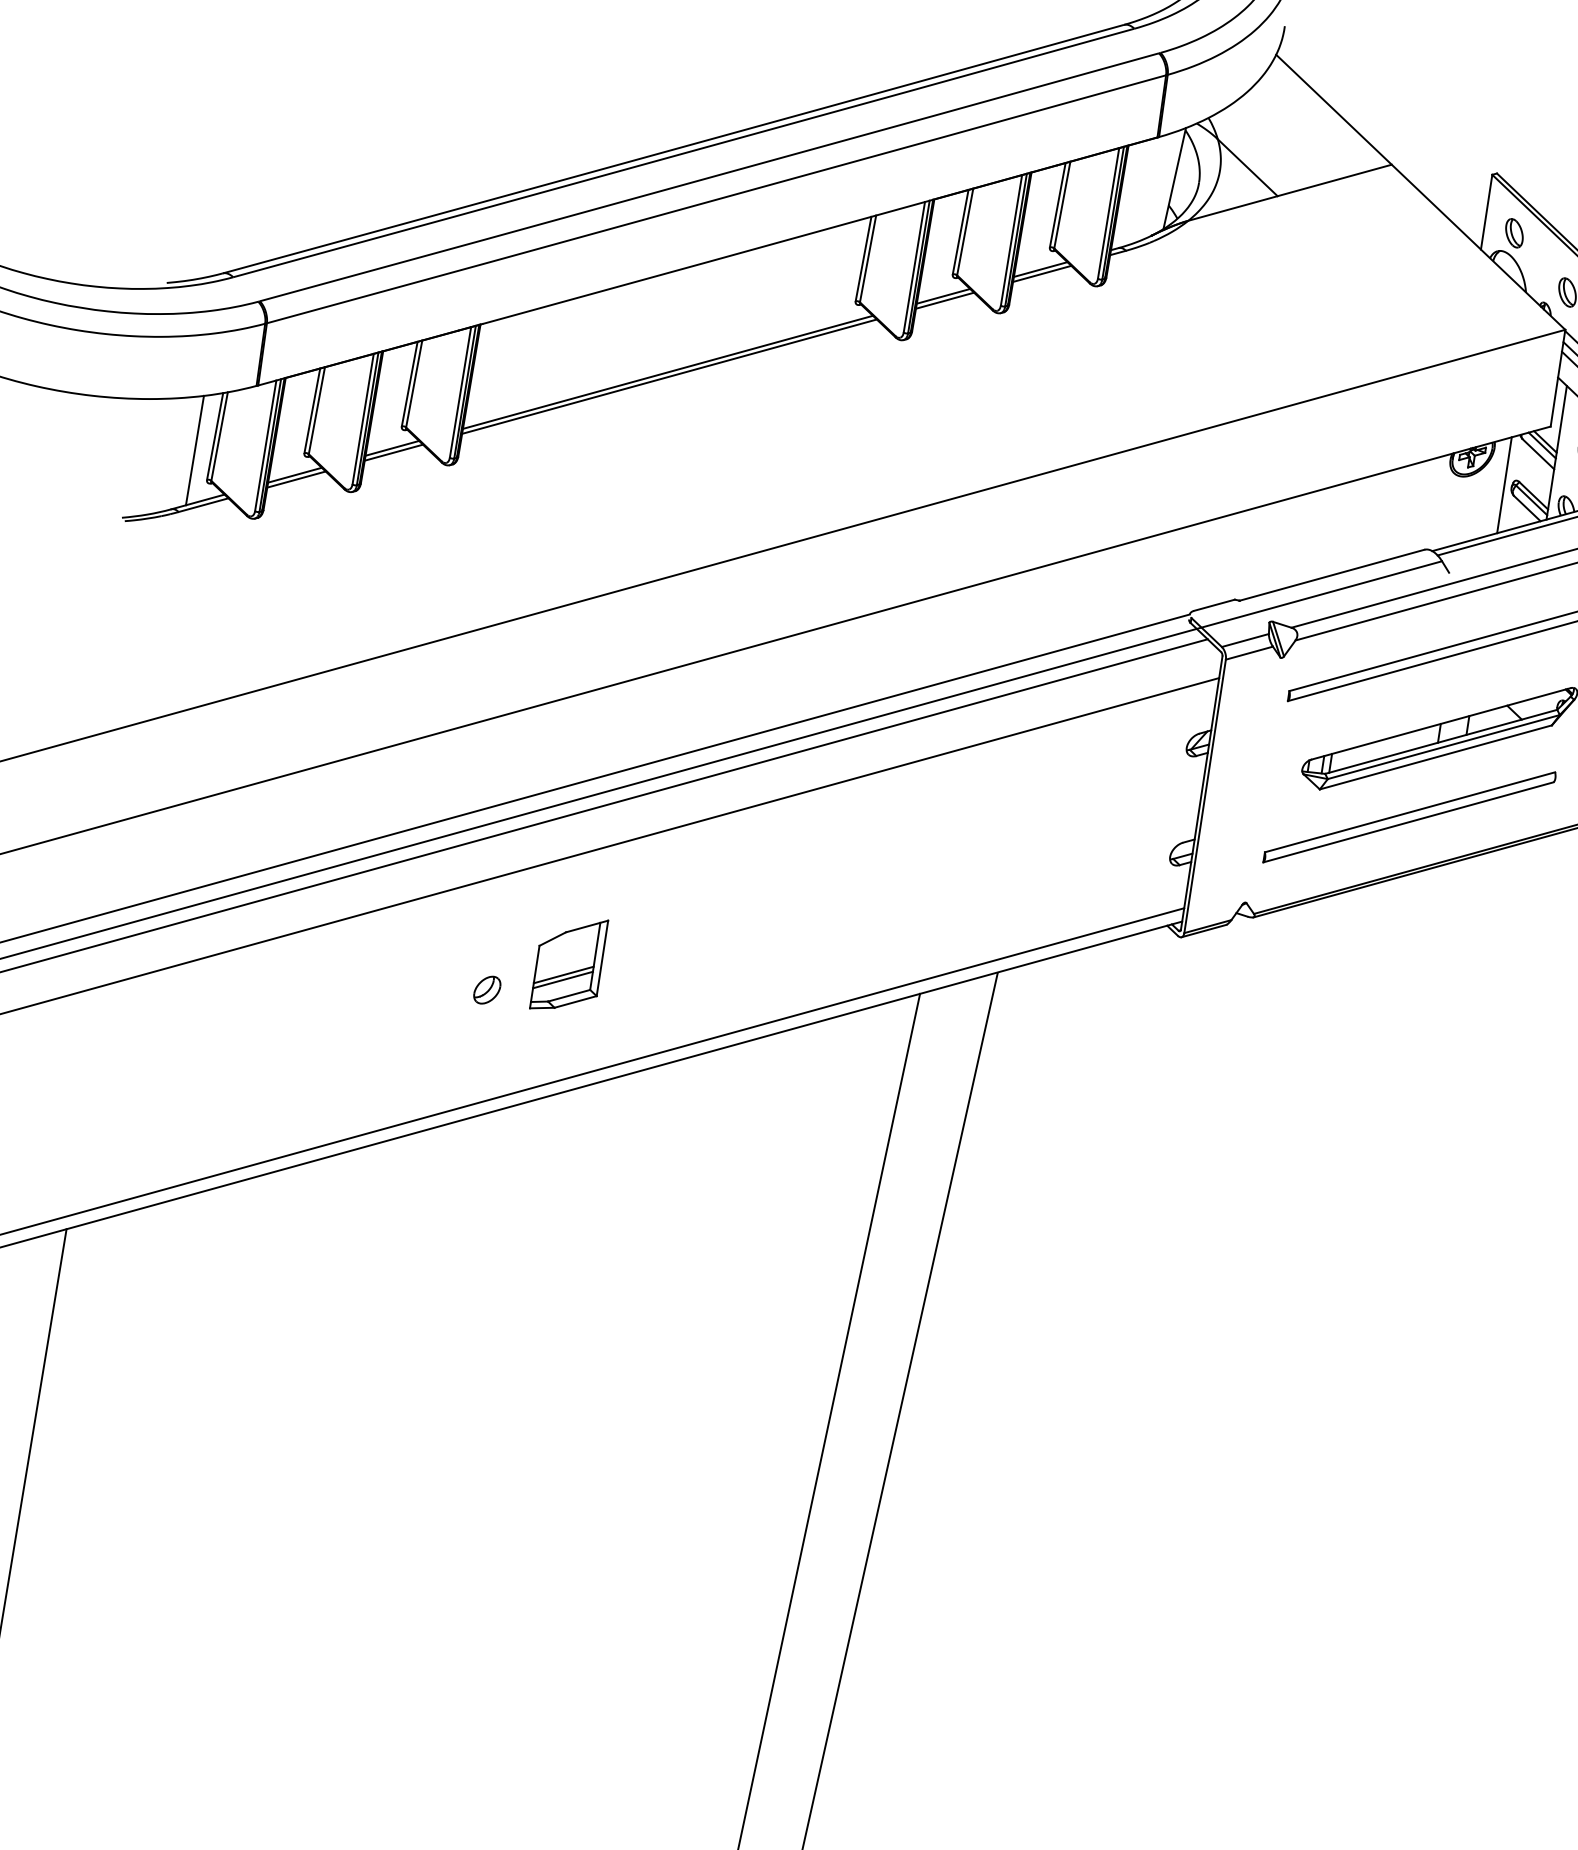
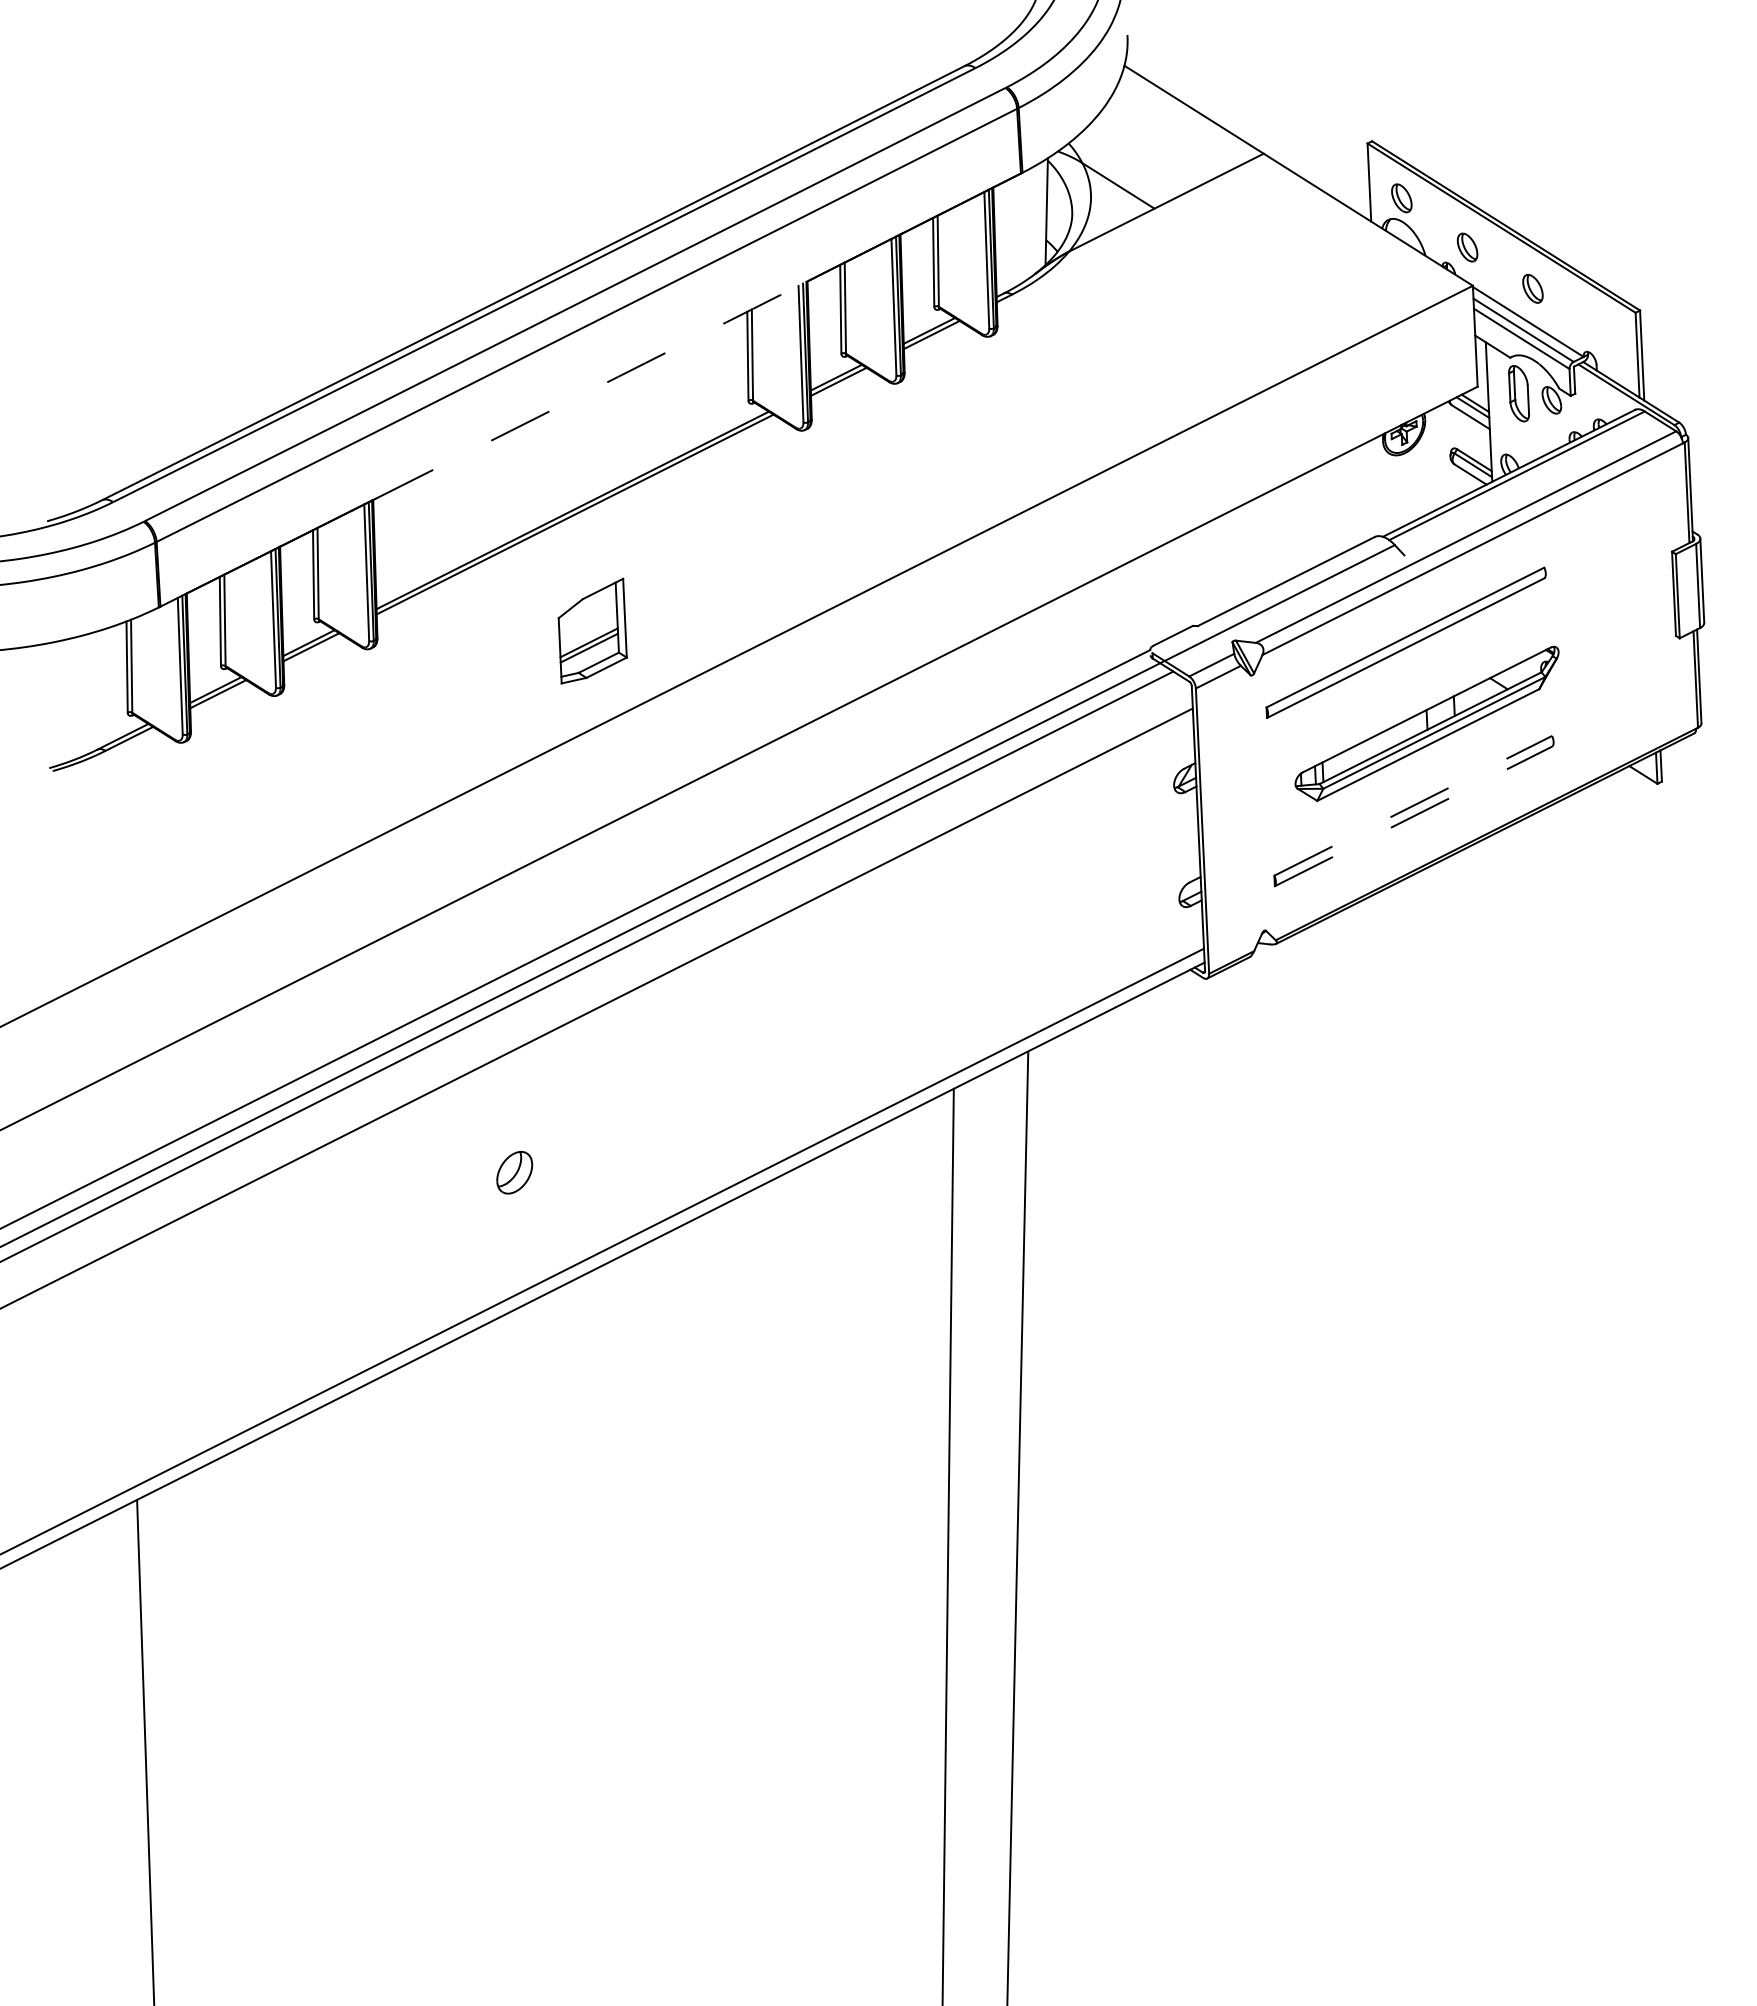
arc: (708, 262) -> (591, 390), solid -> dashed
line: (194, 450) -> (109, 685), removed
line: (1504, 485) -> (1442, 455), removed
line: (1410, 812) -> (1413, 805), solid -> dashed
line: (1409, 822) -> (1414, 816), solid -> dashed
part: (569, 963) -> (592, 630), moved
part: (487, 989) -> (514, 1172), size x1.4

